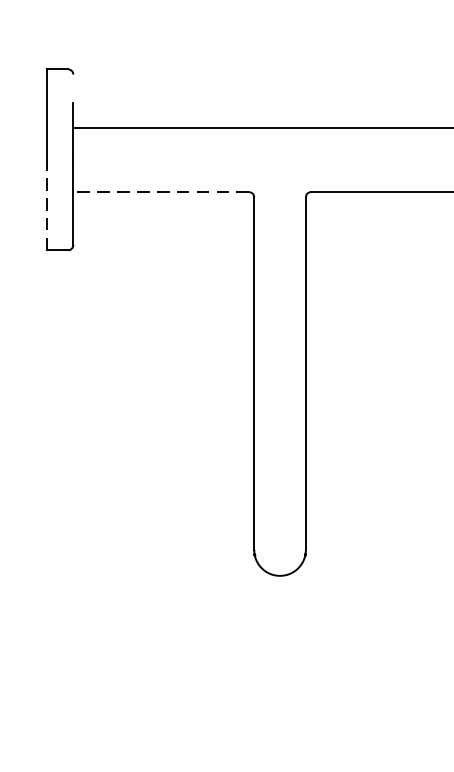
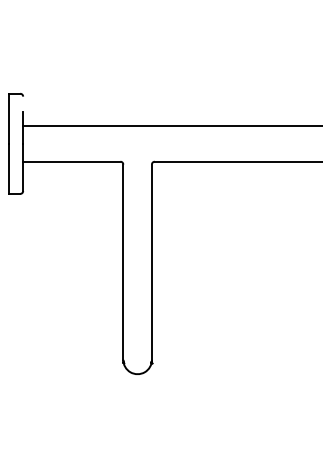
line: (160, 191) -> (71, 161), dashed -> solid
line: (46, 204) -> (8, 168), dashed -> solid

